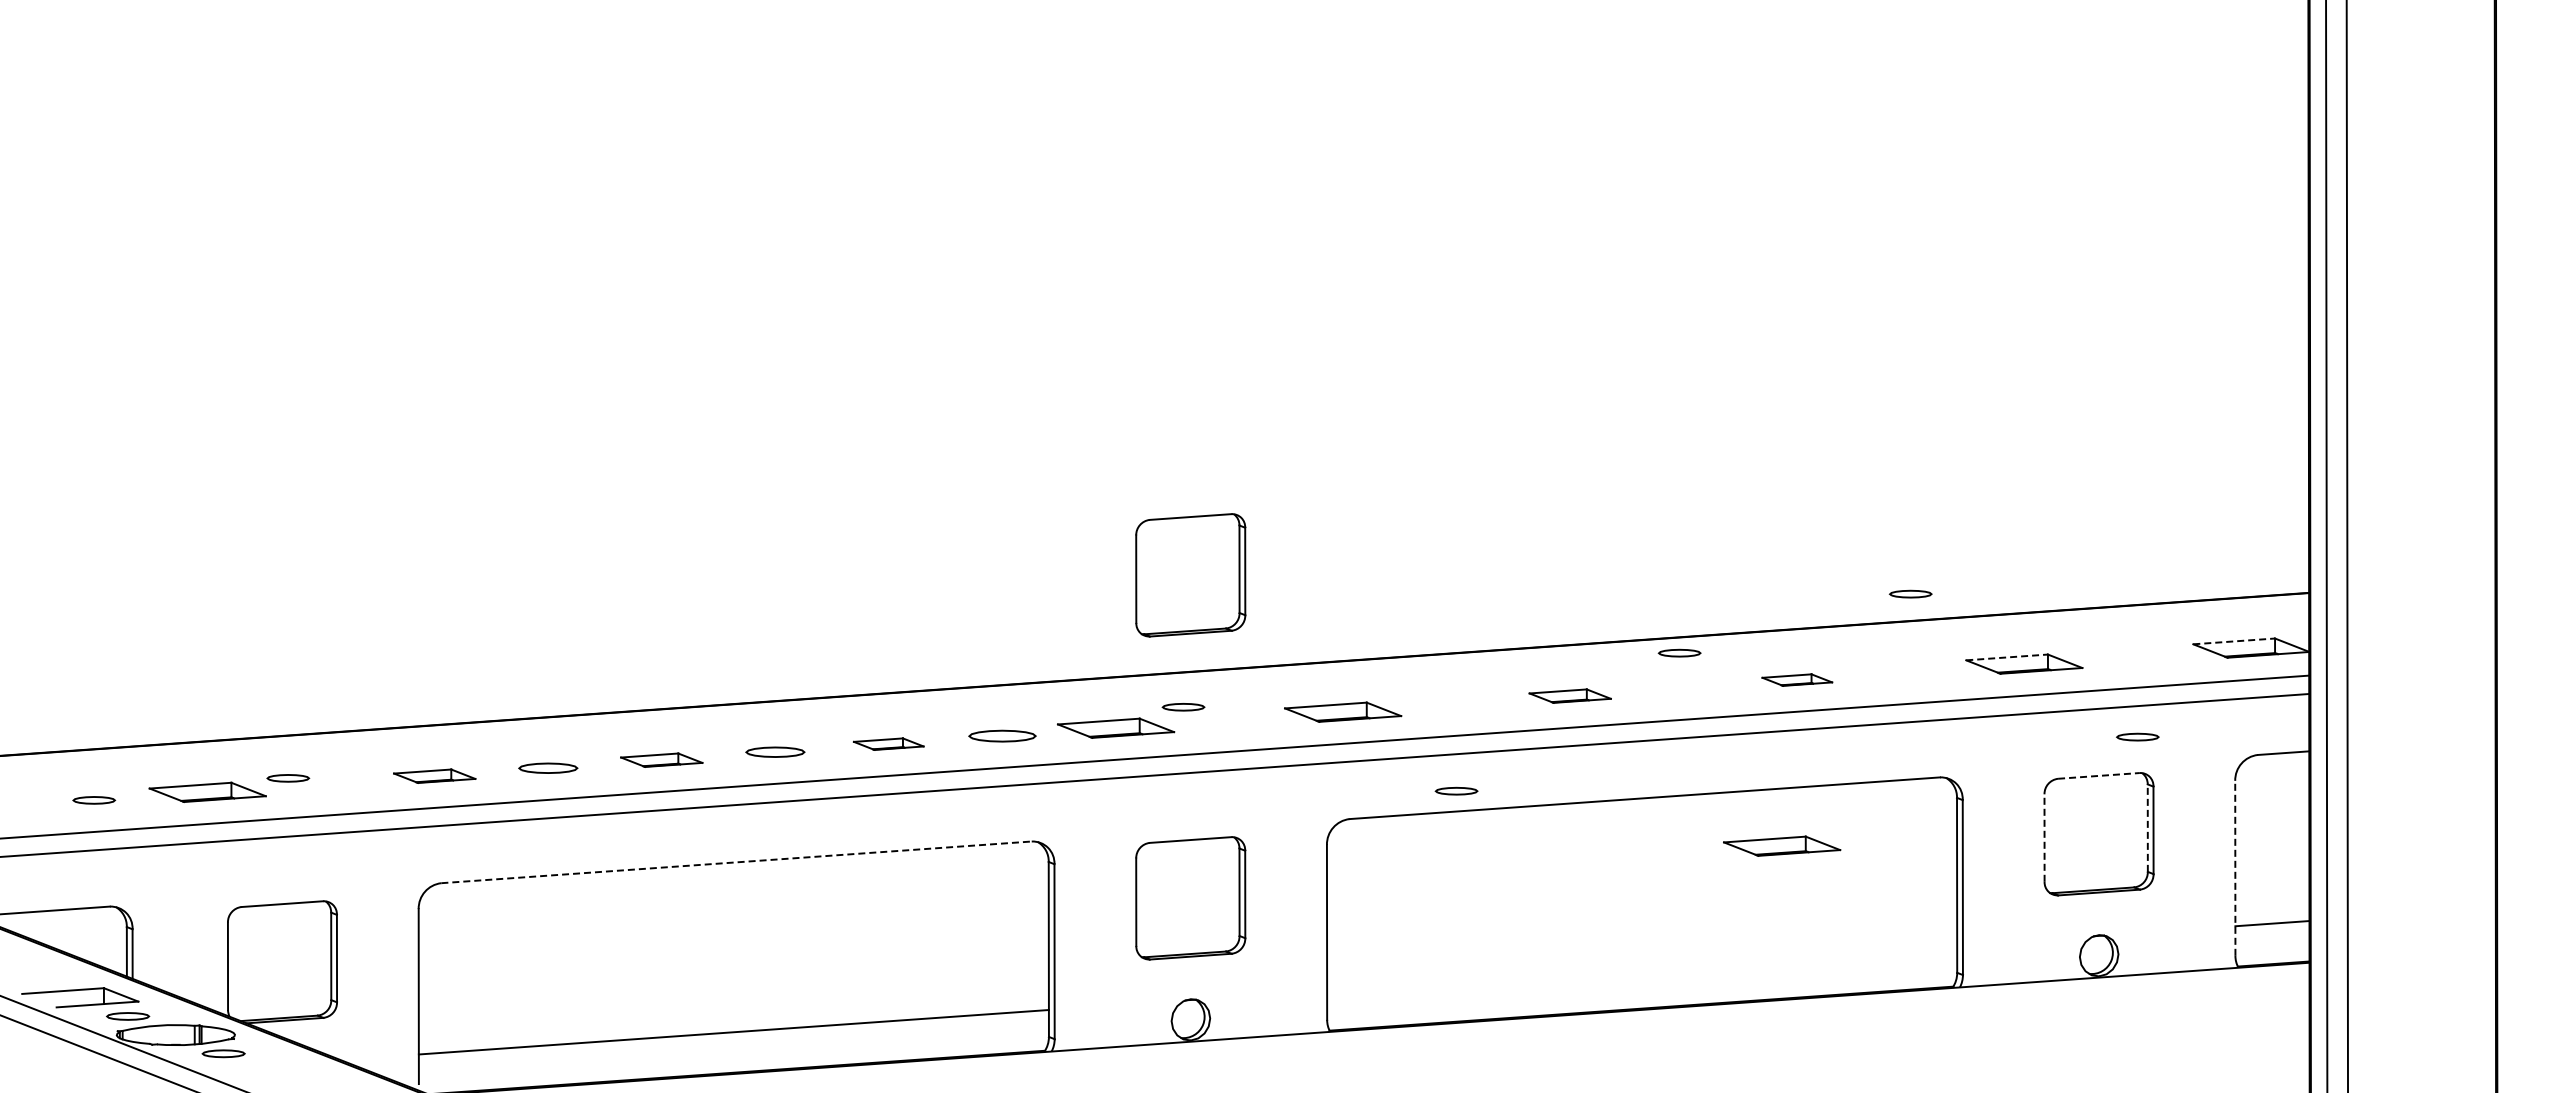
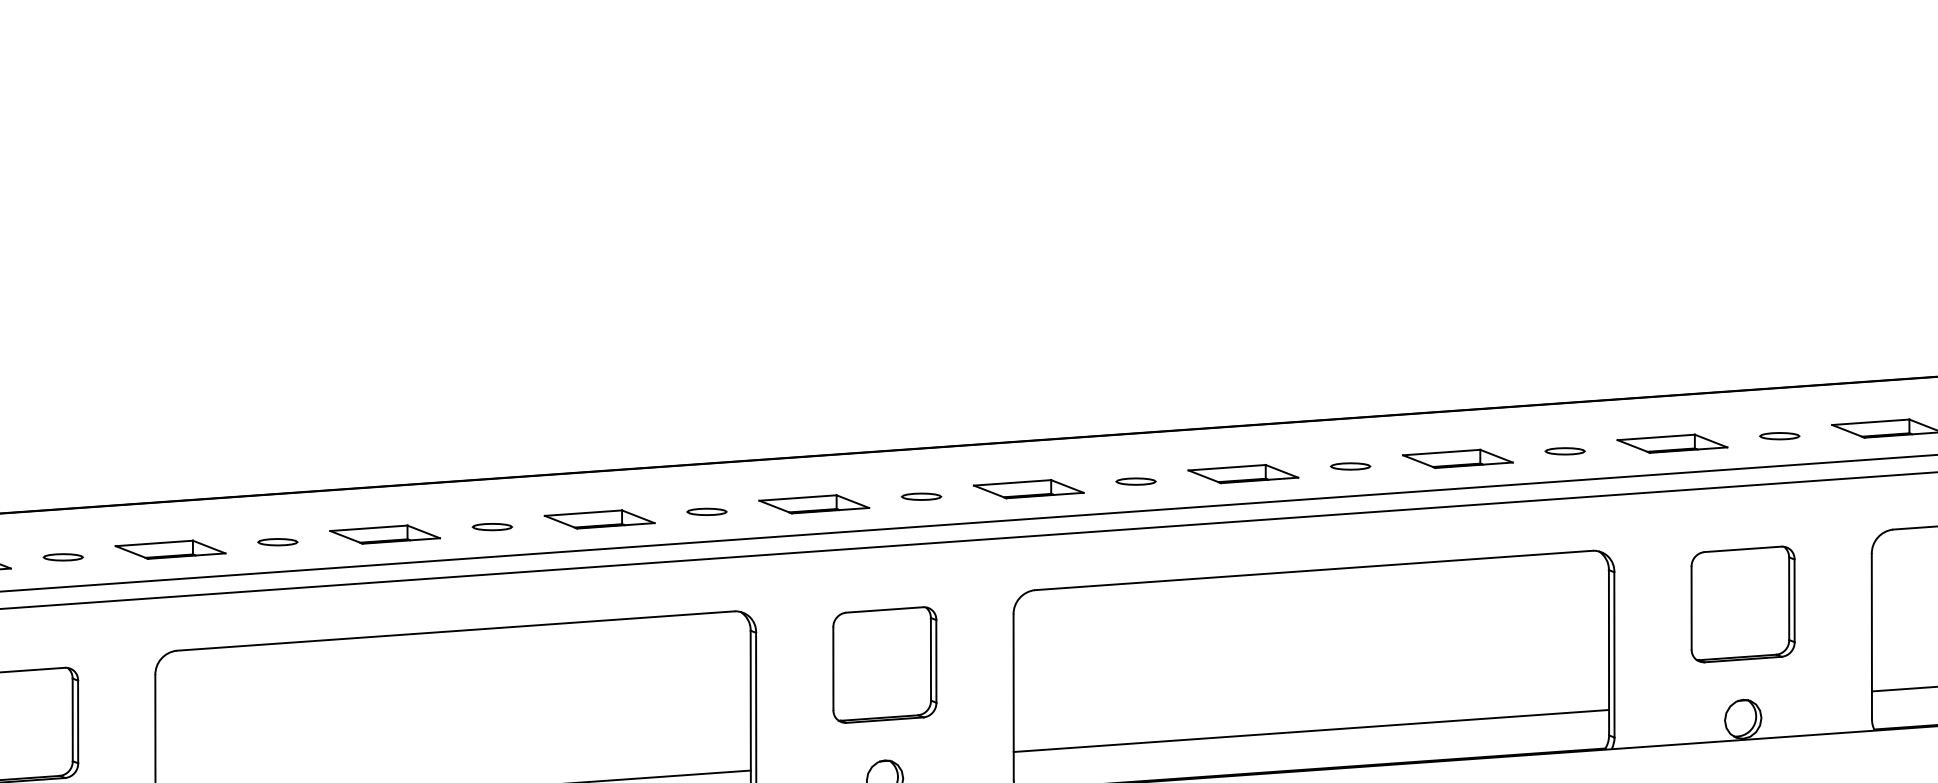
part: (1190, 575) -> (884, 359), removed
part: (1910, 593) -> (1564, 450), moved
line: (2234, 641) -> (1871, 422), dashed -> solid
part: (1679, 652) -> (1350, 465), moved
line: (2007, 657) -> (1656, 437), dashed -> solid
part: (1797, 679) -> (1458, 458), size x1.67
part: (1570, 695) -> (1243, 473), size x1.43
part: (1183, 707) -> (921, 497), moved
part: (1002, 736) -> (706, 512), size x0.62
part: (2137, 736) -> (1779, 435), moved
part: (888, 743) -> (599, 518), size x1.67
part: (775, 752) -> (492, 527), size x0.71
part: (661, 759) -> (384, 533), size x1.43
part: (548, 768) -> (278, 542), size x0.71
part: (434, 775) -> (170, 548), size x1.43
line: (2098, 775) -> (1742, 548), dashed -> solid
part: (288, 778) -> (63, 557), moved
part: (1456, 790) -> (1135, 480), moved
line: (2147, 828) -> (1788, 599), dashed -> solid
line: (2044, 838) -> (1691, 608), dashed -> solid
part: (1782, 845) -> (1444, 615), removed
line: (736, 862) -> (455, 631), dashed -> solid
line: (2235, 867) -> (1872, 635), dashed -> solid
line: (1642, 967) -> (1311, 730), added

